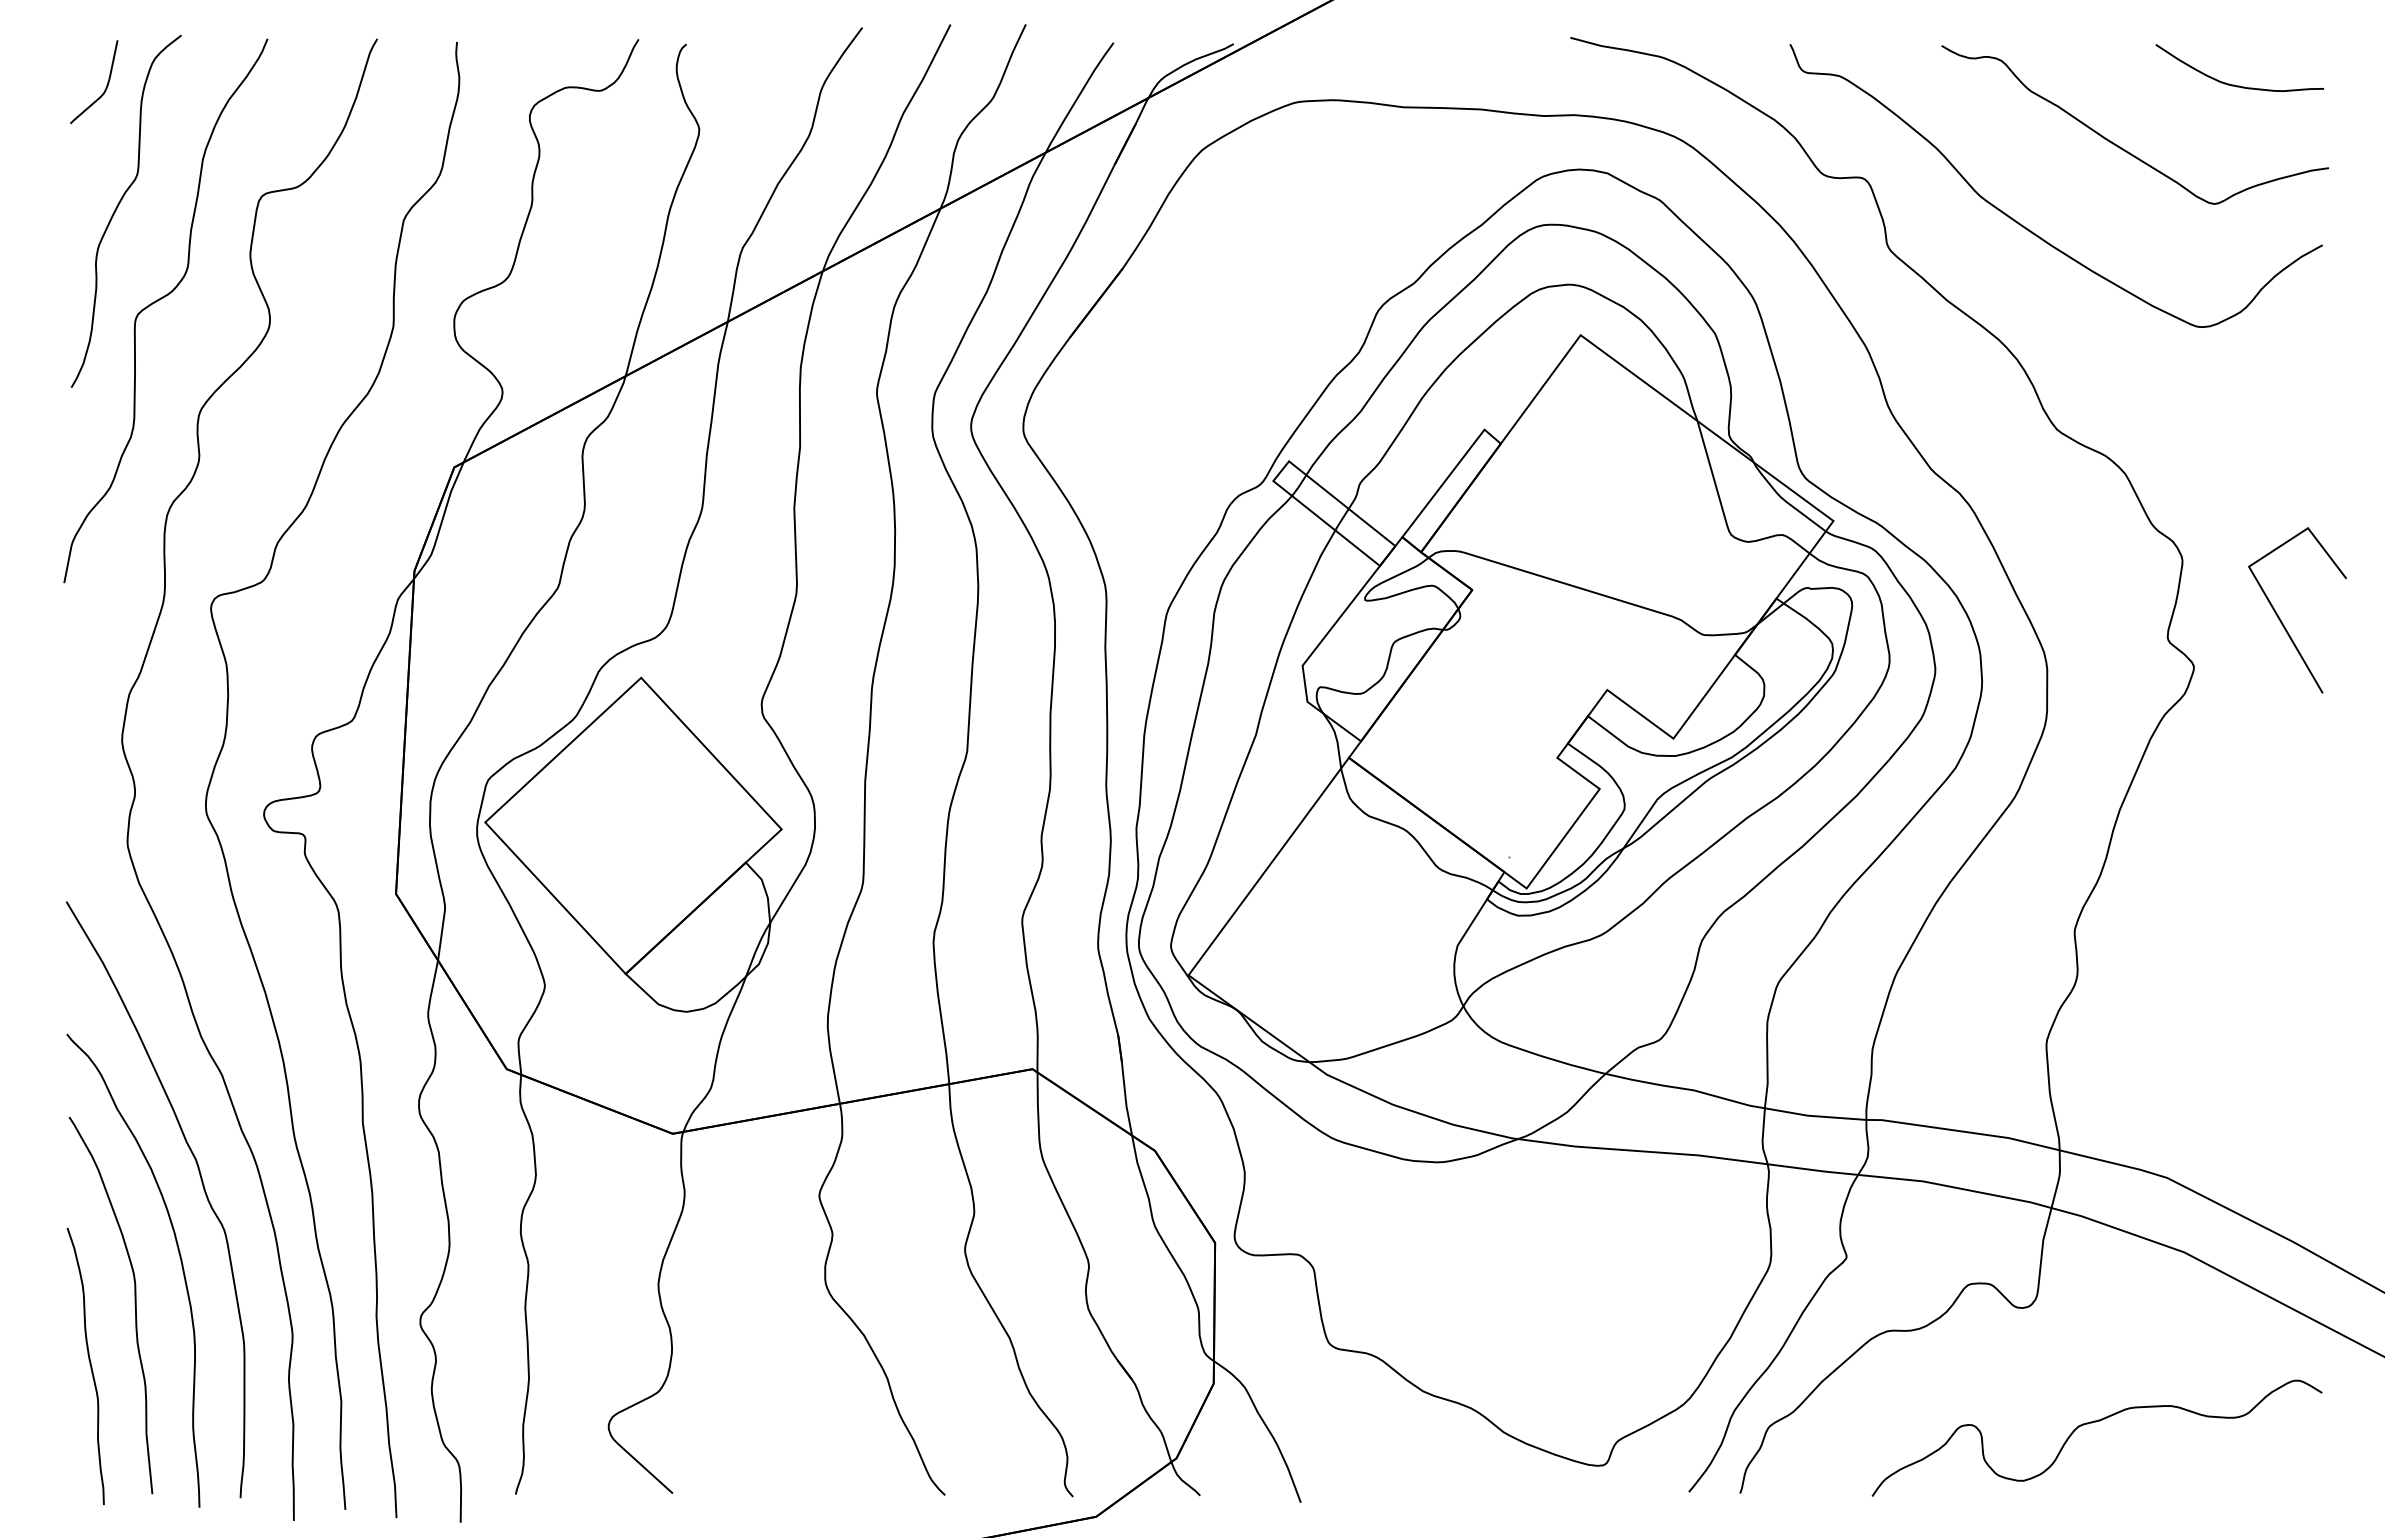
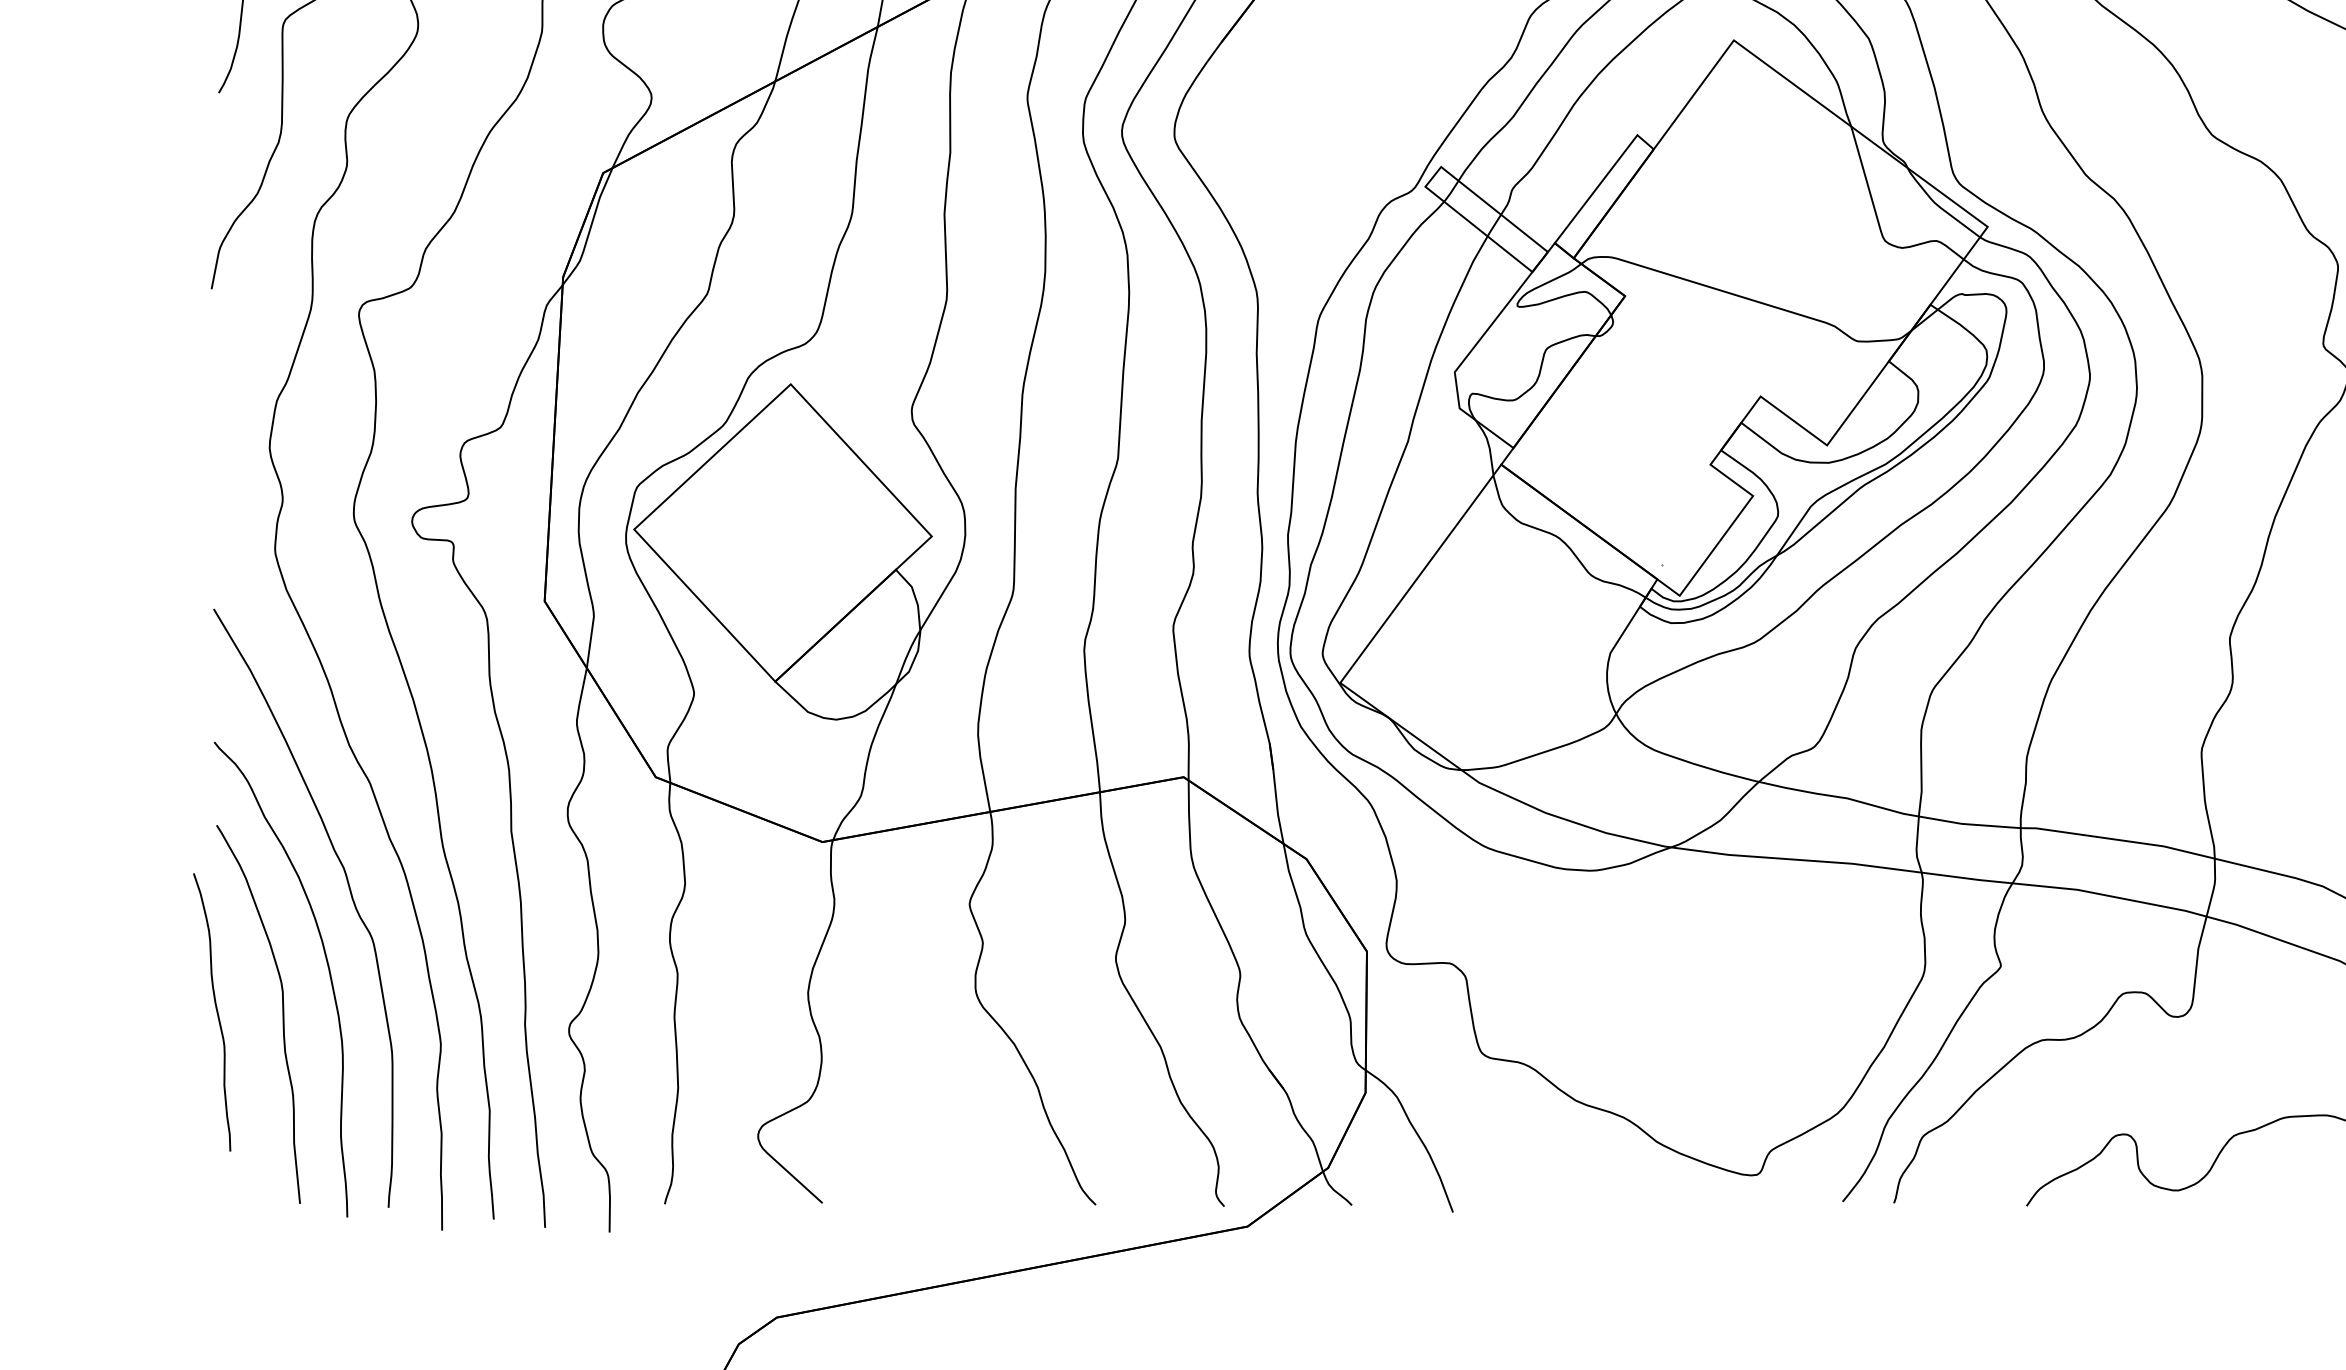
curve: (89, 1364) -> (215, 1010), moved

